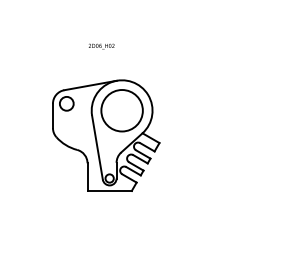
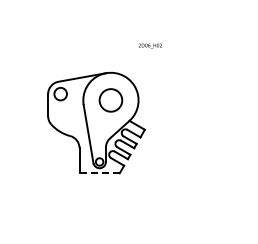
text: (100, 45) -> (149, 45), moved
circle: (121, 110) -> (110, 100), size x0.6
line: (110, 191) -> (100, 173), solid -> dashed

